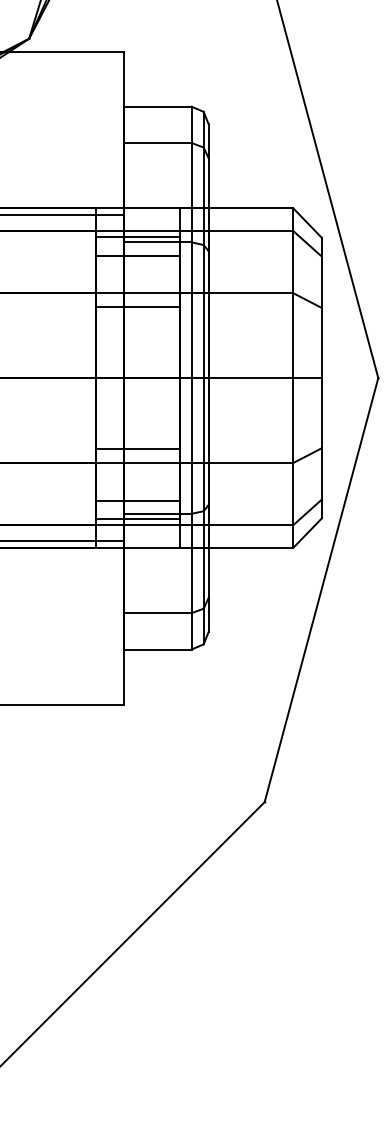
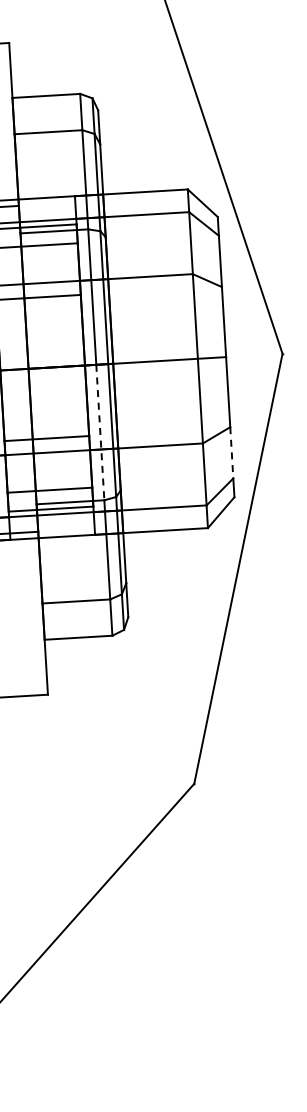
line: (191, 445) -> (100, 432), solid -> dashed
line: (321, 473) -> (231, 452), solid -> dashed

